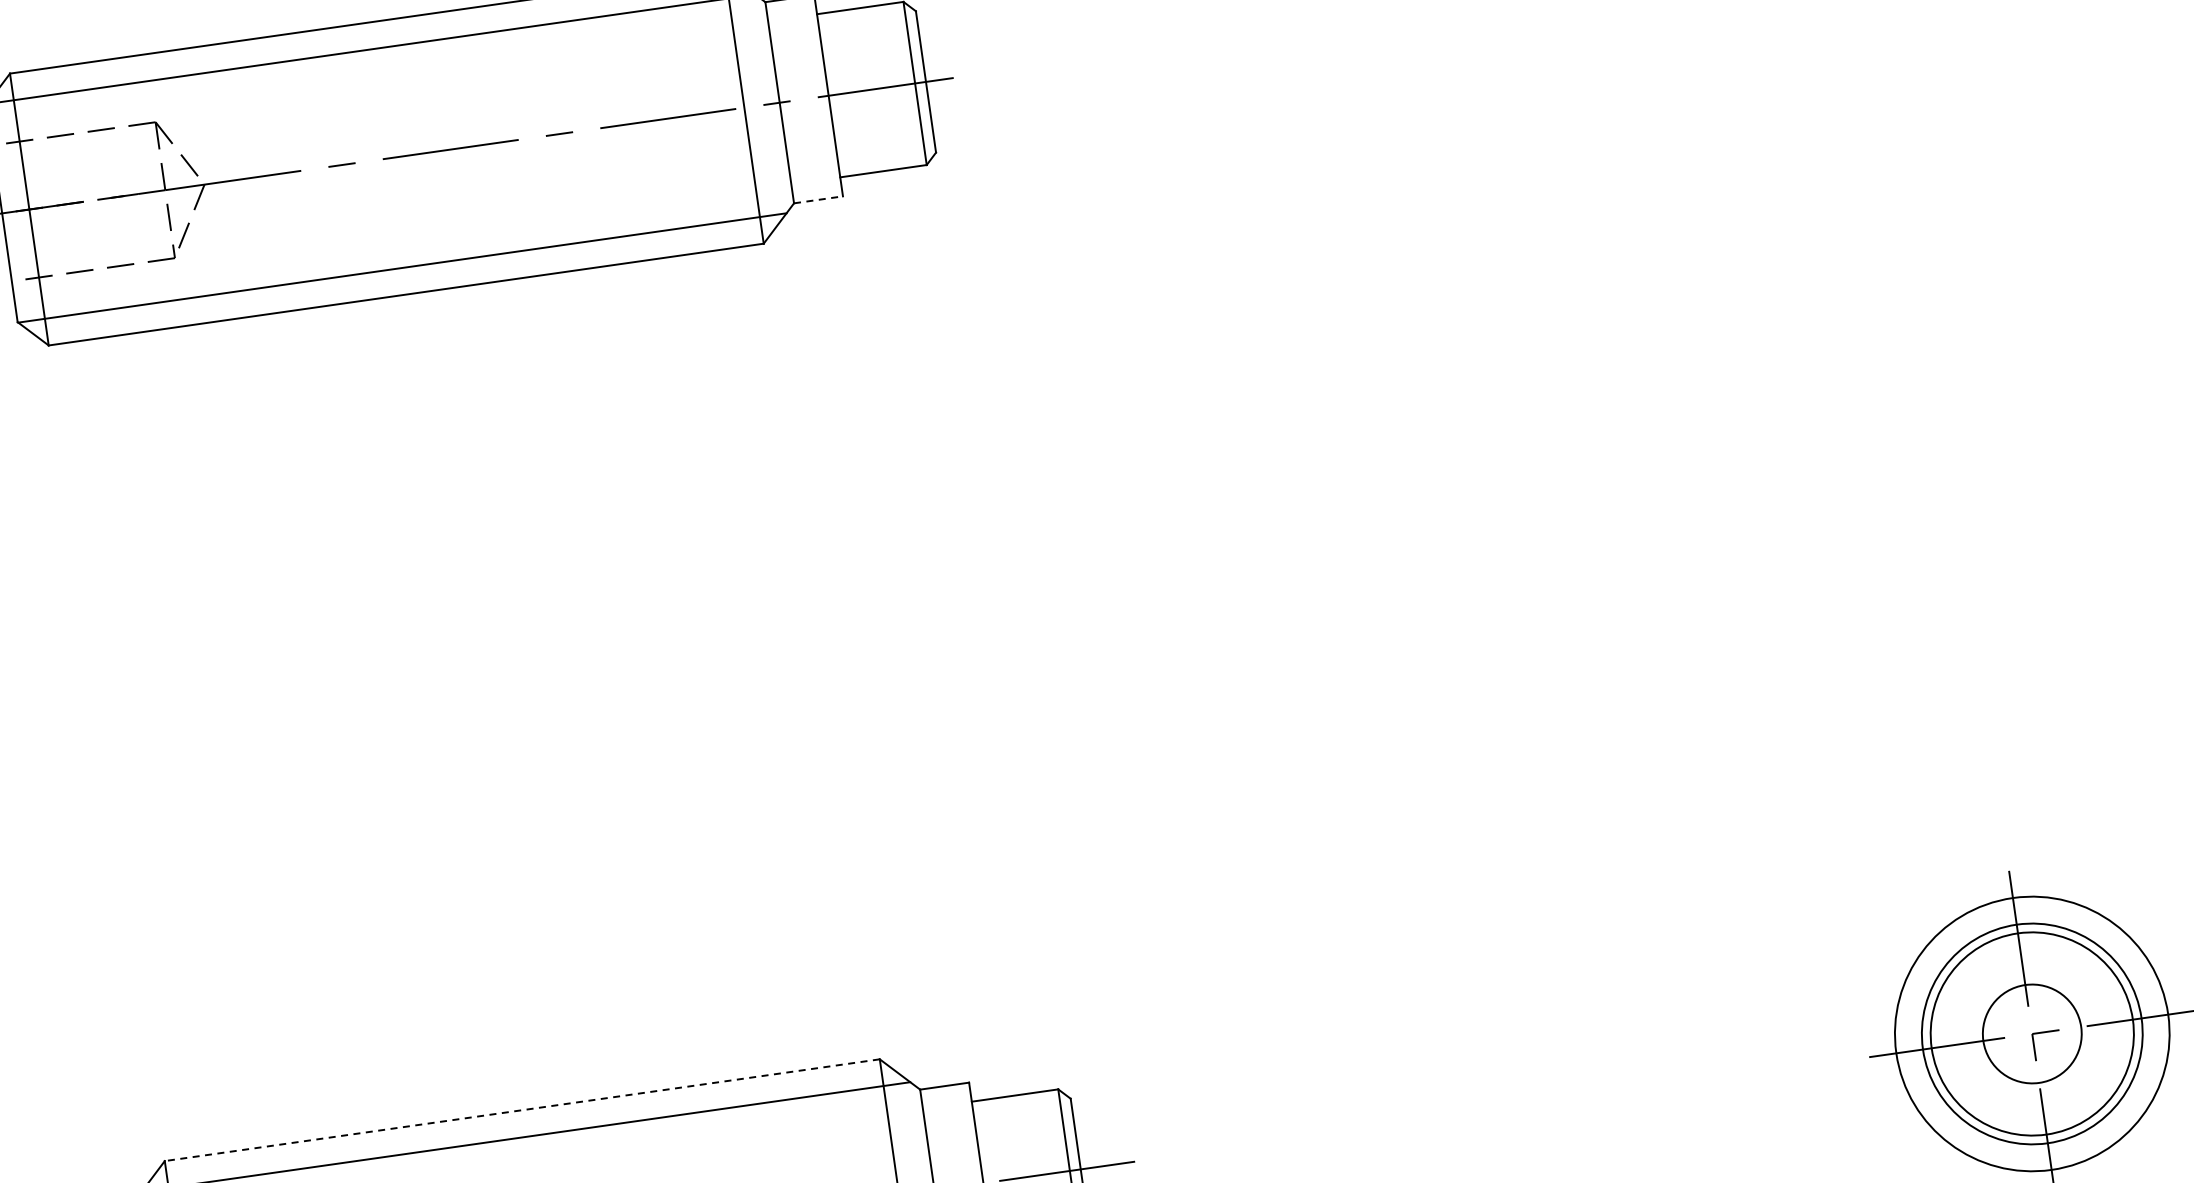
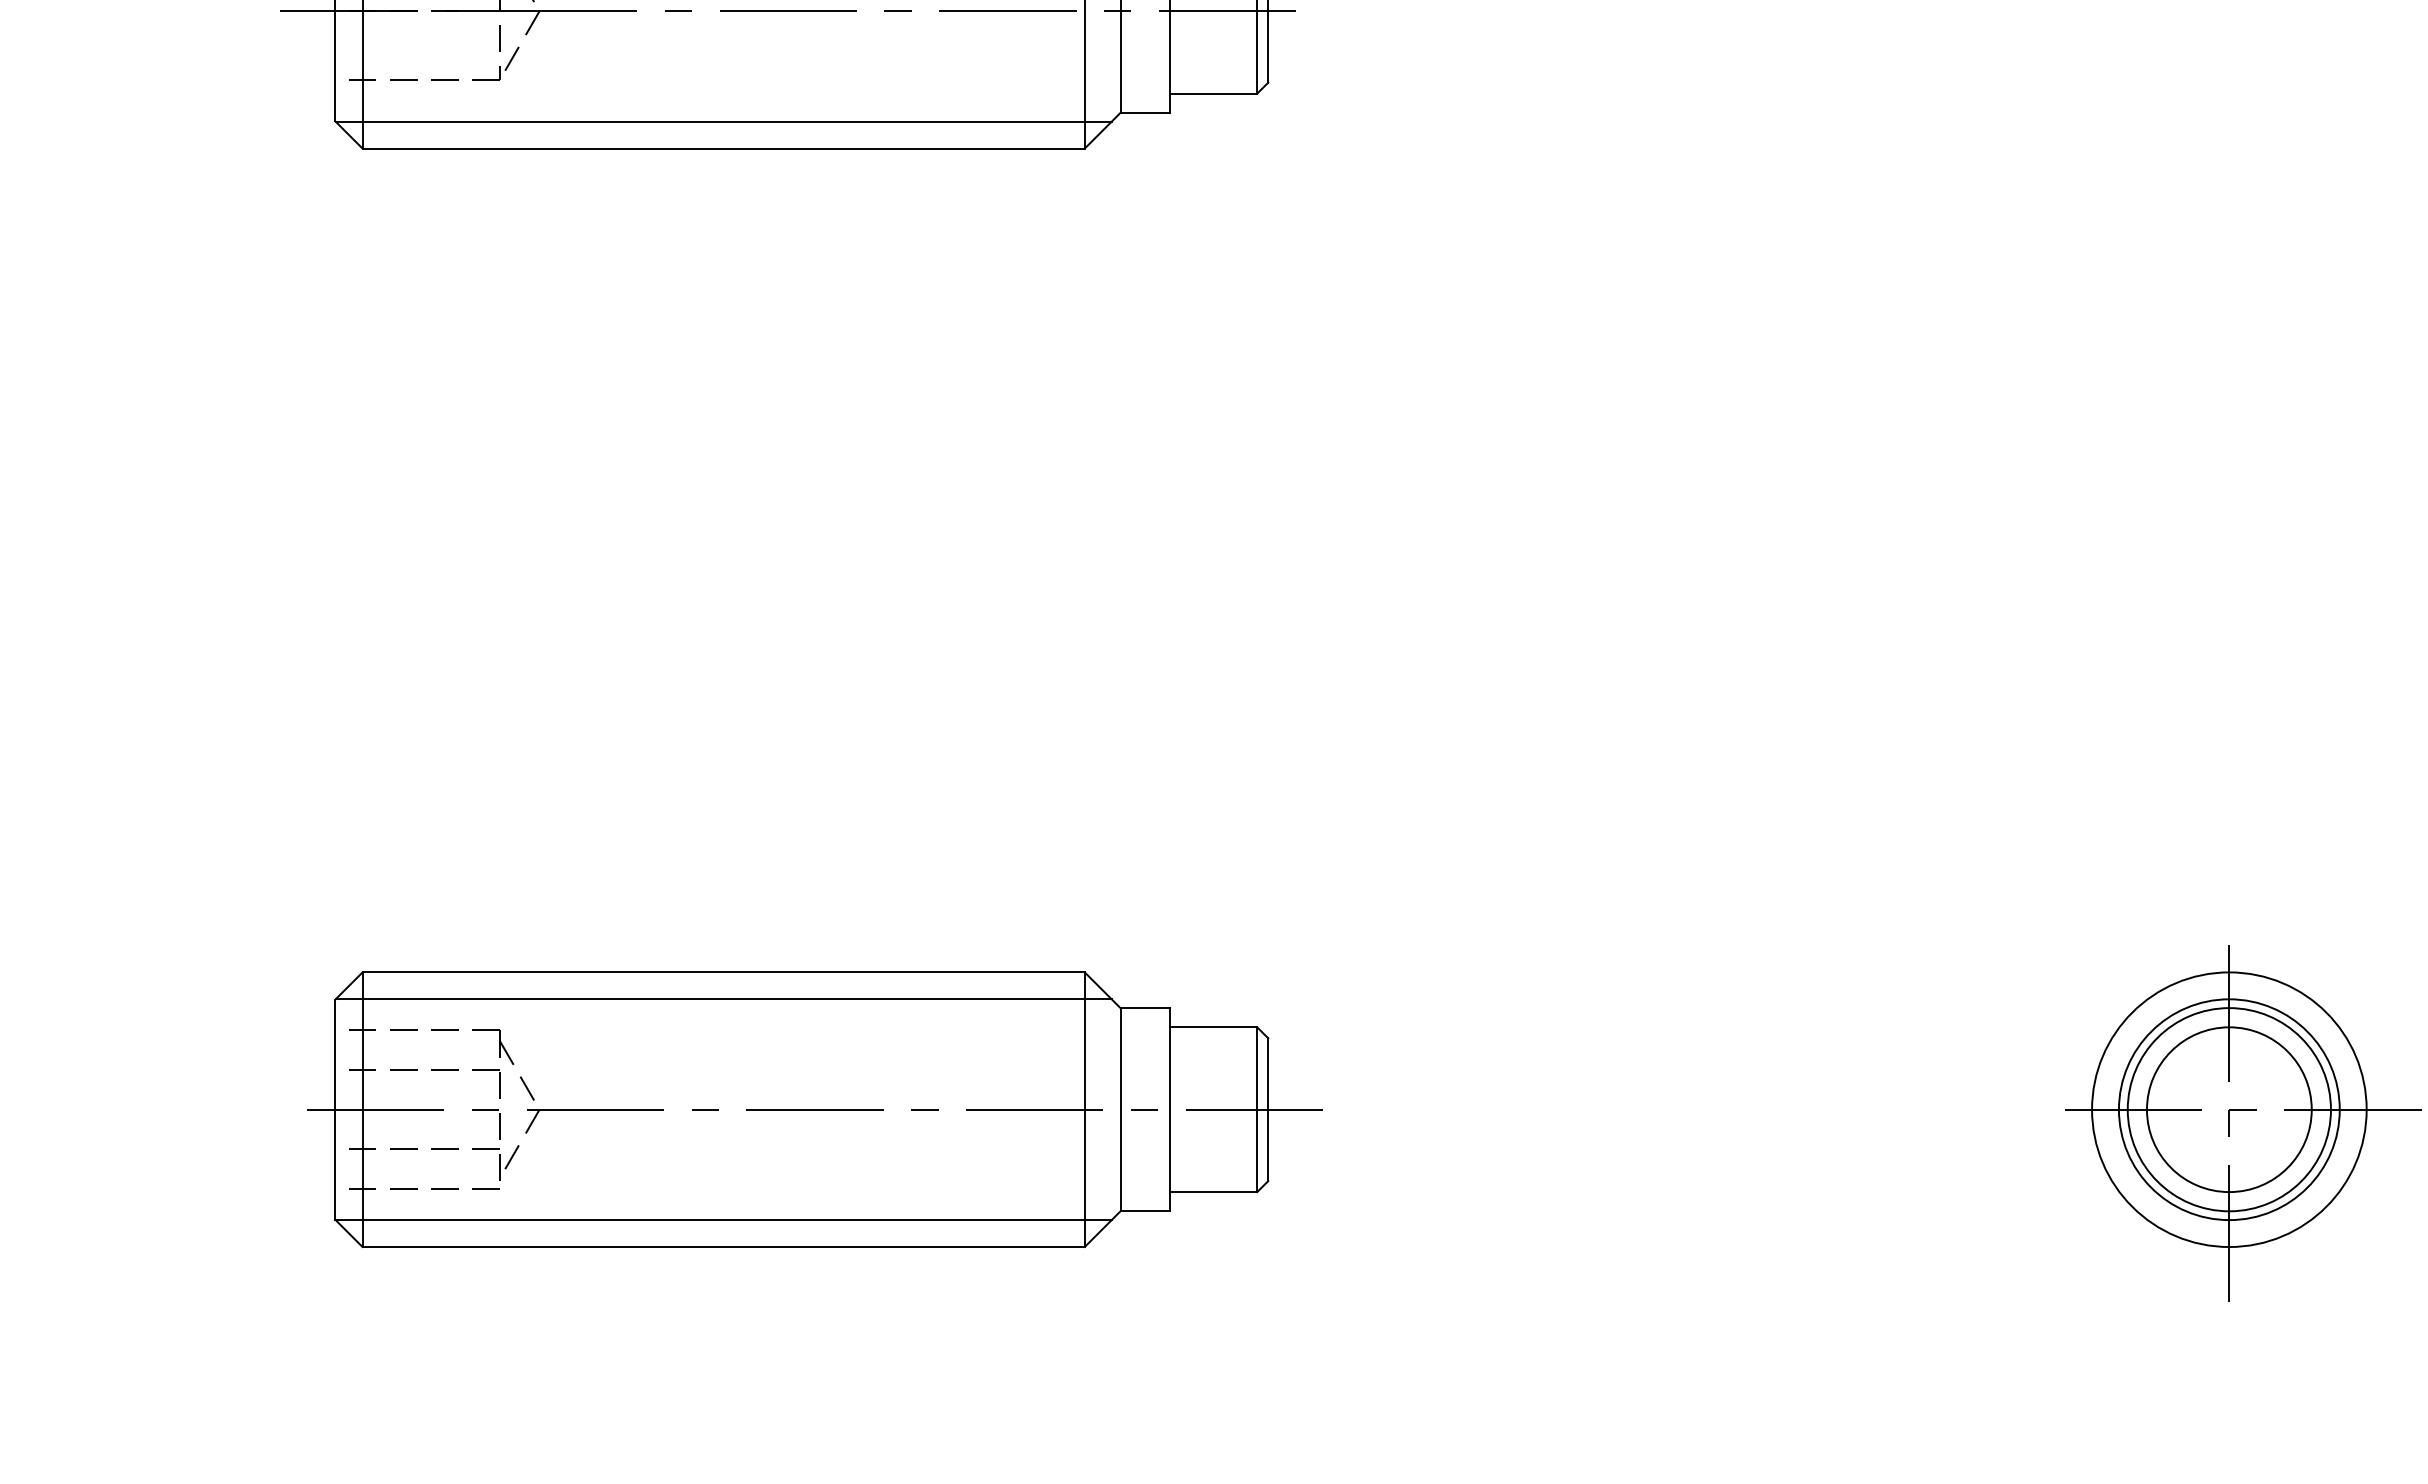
line: (818, 199) -> (1145, 112), dashed -> solid
circle: (2031, 1033) -> (2228, 1109), size x1.67
line: (522, 1110) -> (723, 972), dashed -> solid

